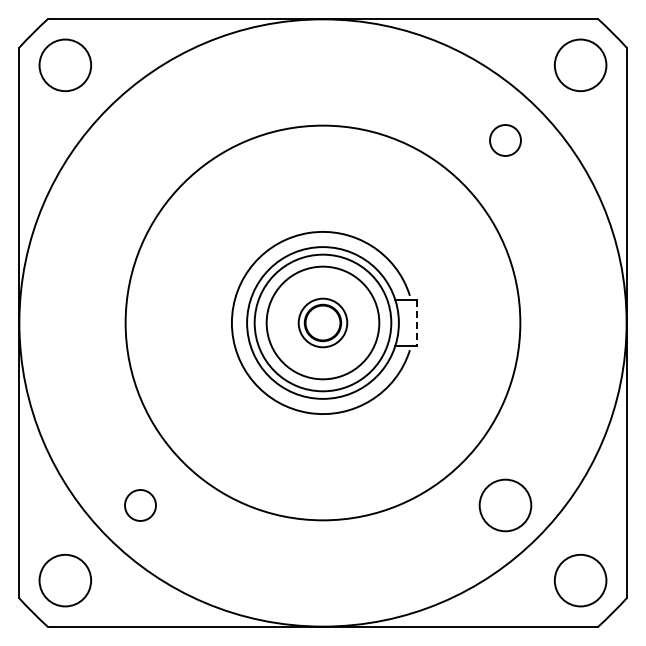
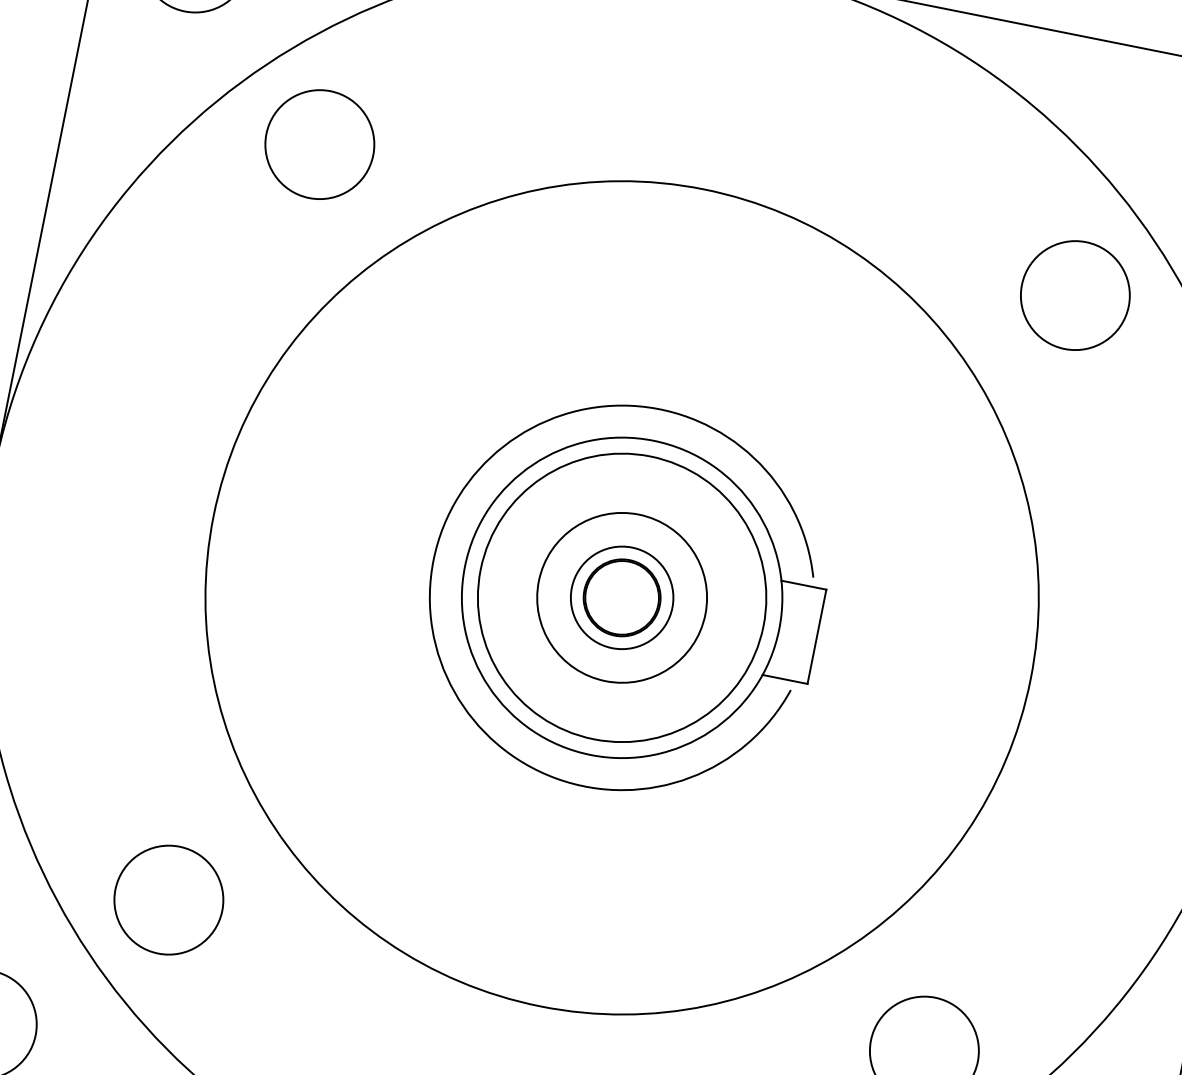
circle: (140, 140) -> (319, 144), added
circle: (505, 140) -> (1075, 295), size x1.67
circle: (322, 322) -> (621, 596), size x0.71
line: (417, 322) -> (817, 635), dashed -> solid
circle: (140, 505) -> (168, 900), size x1.67

